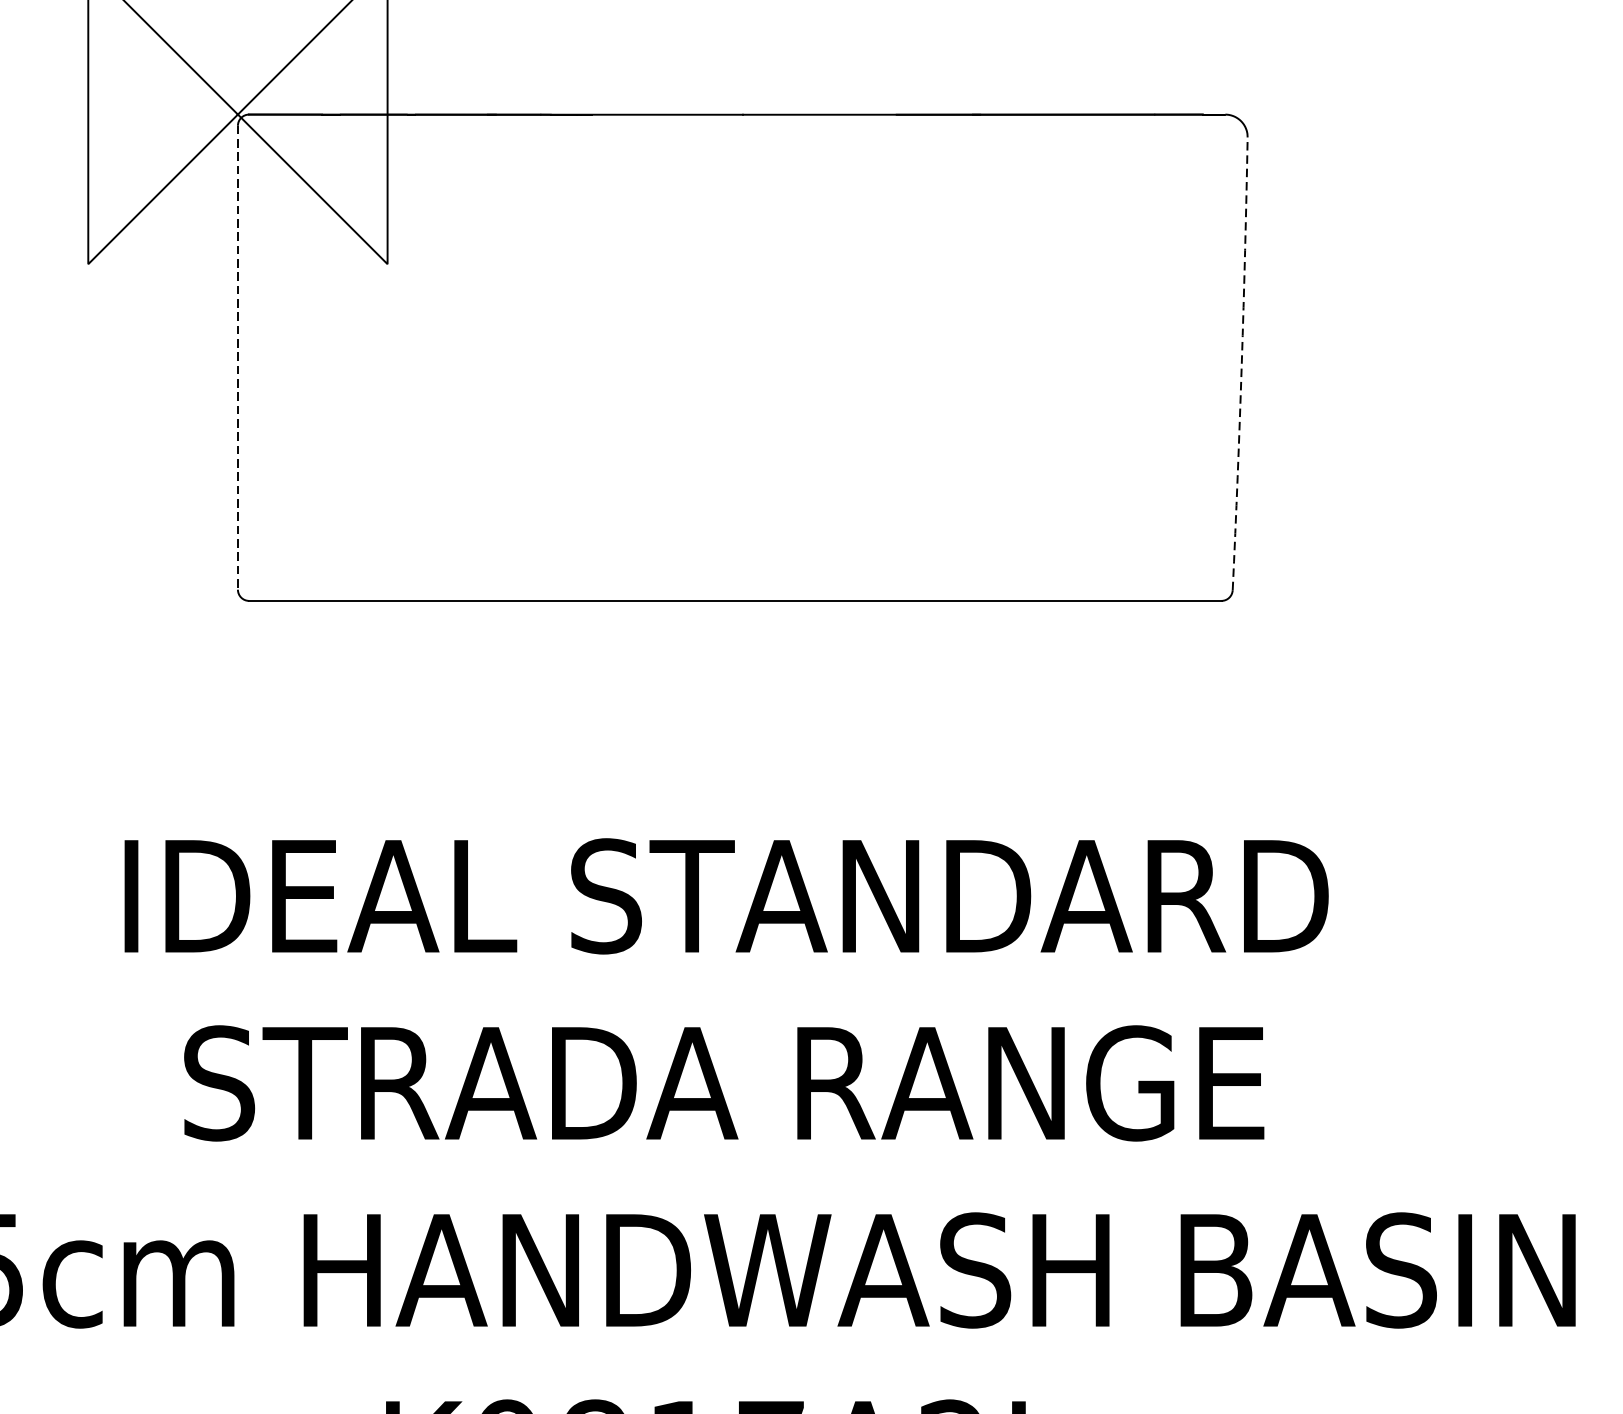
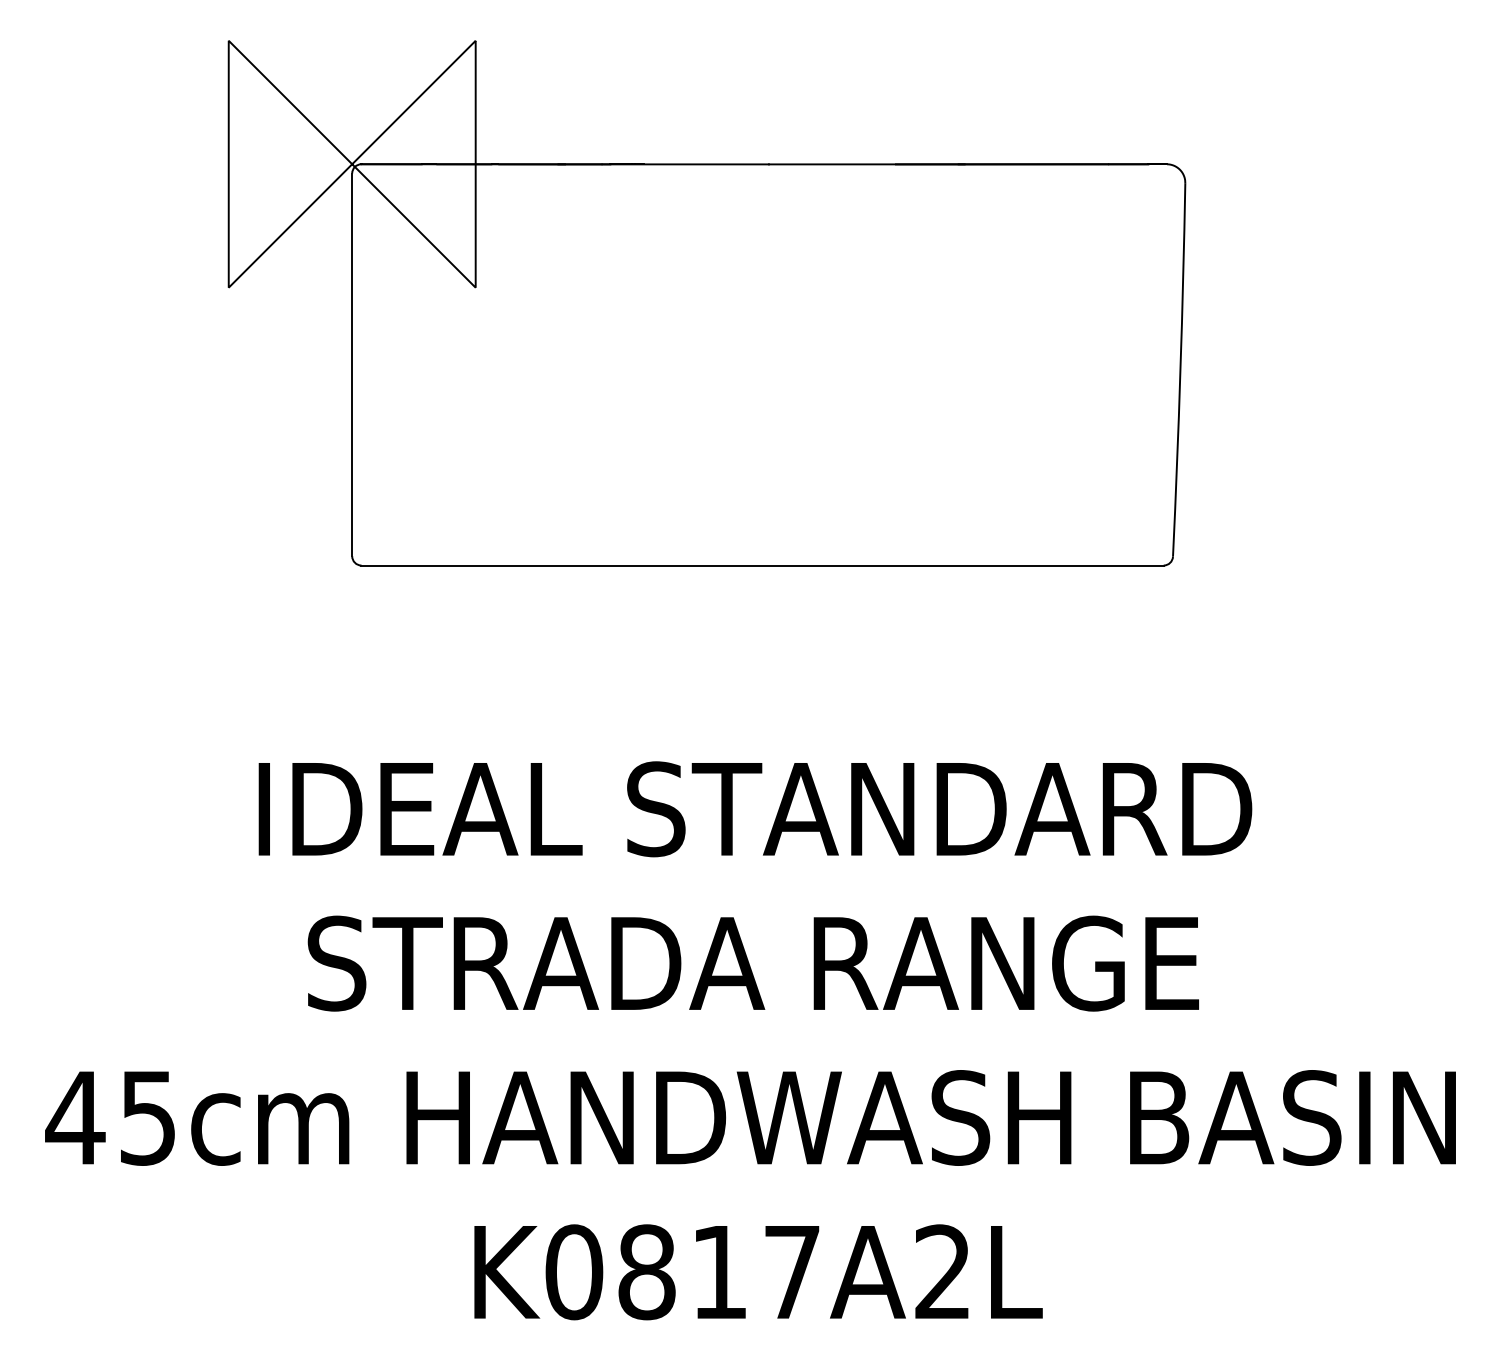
line: (238, 358) -> (352, 365), dashed -> solid
arc: (1241, 363) -> (1180, 369), dashed -> solid

